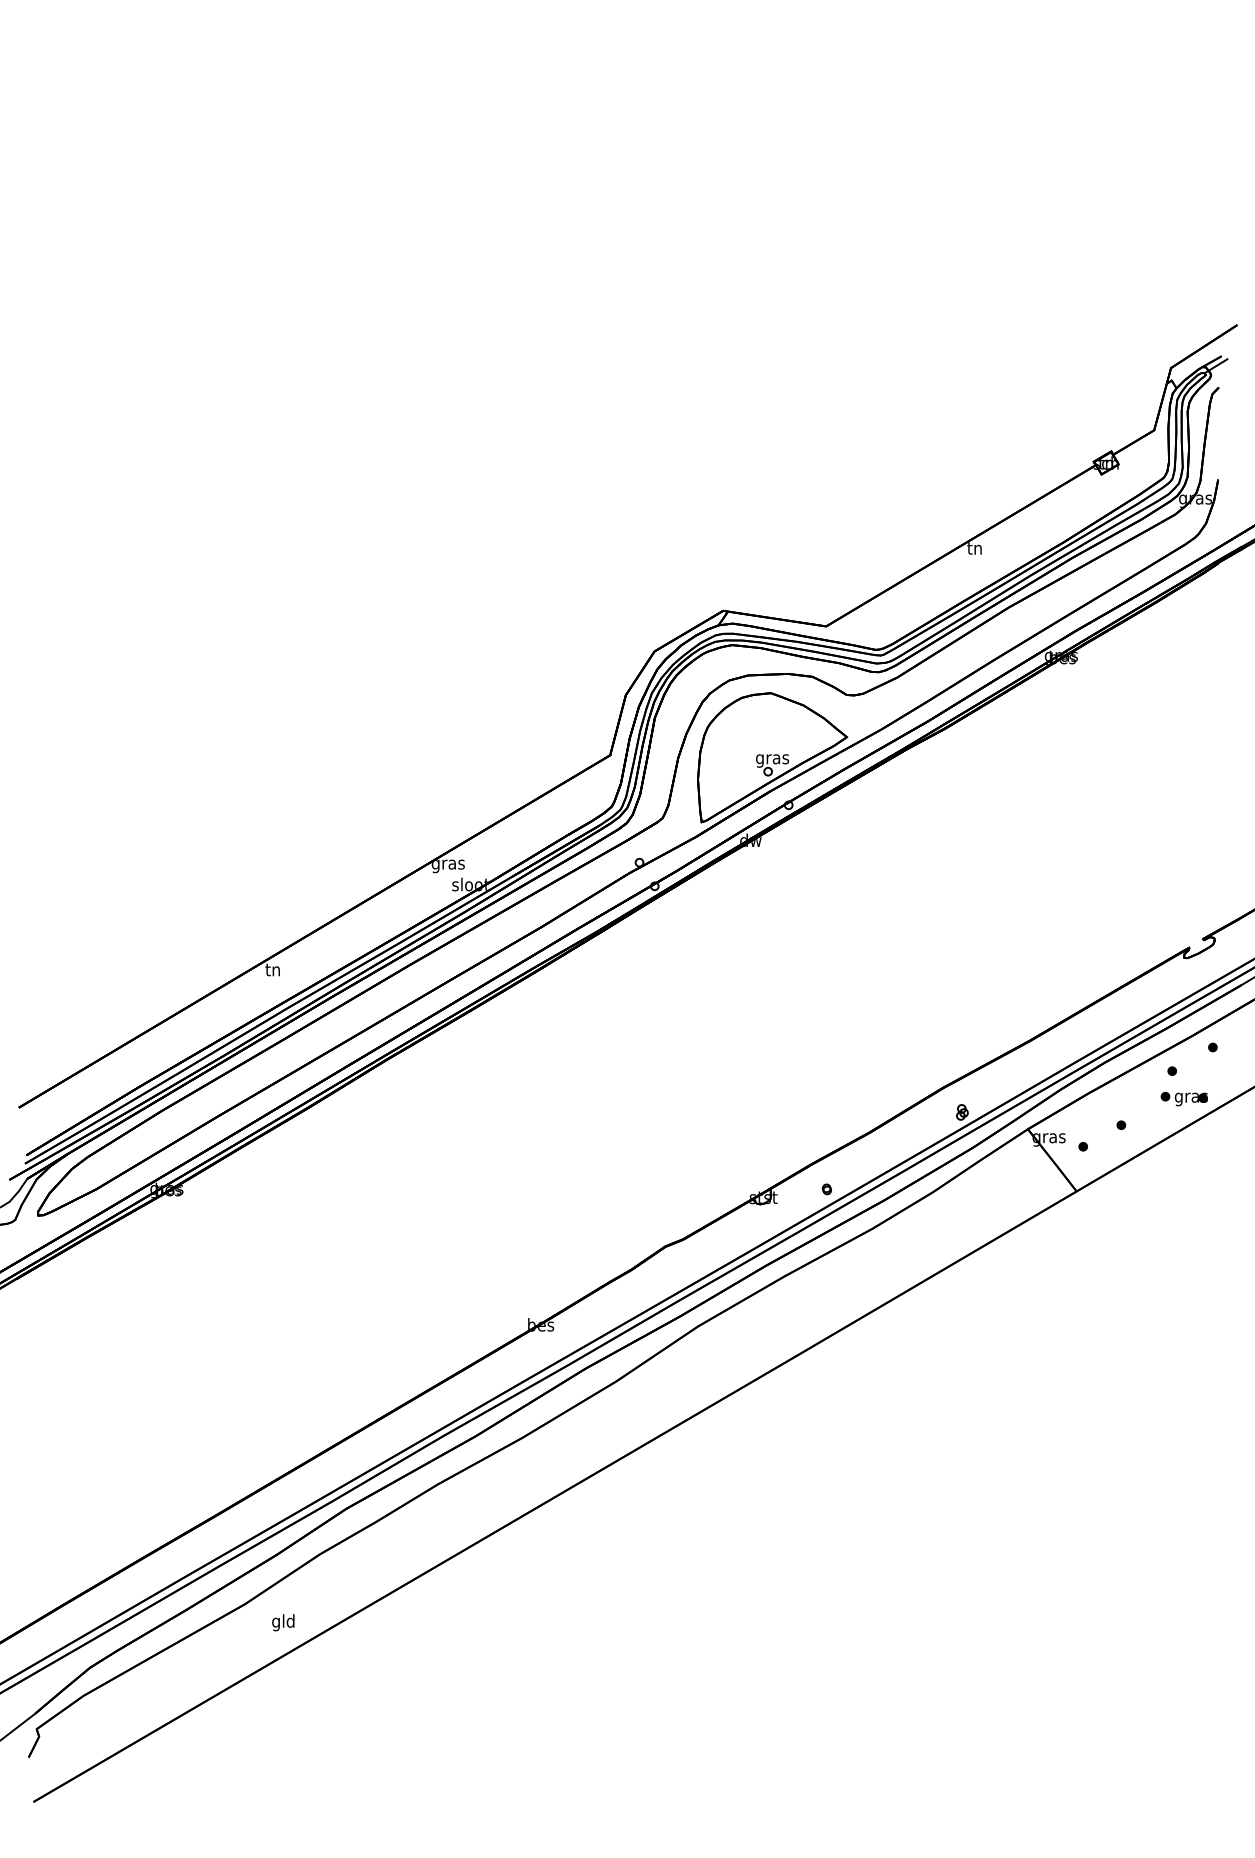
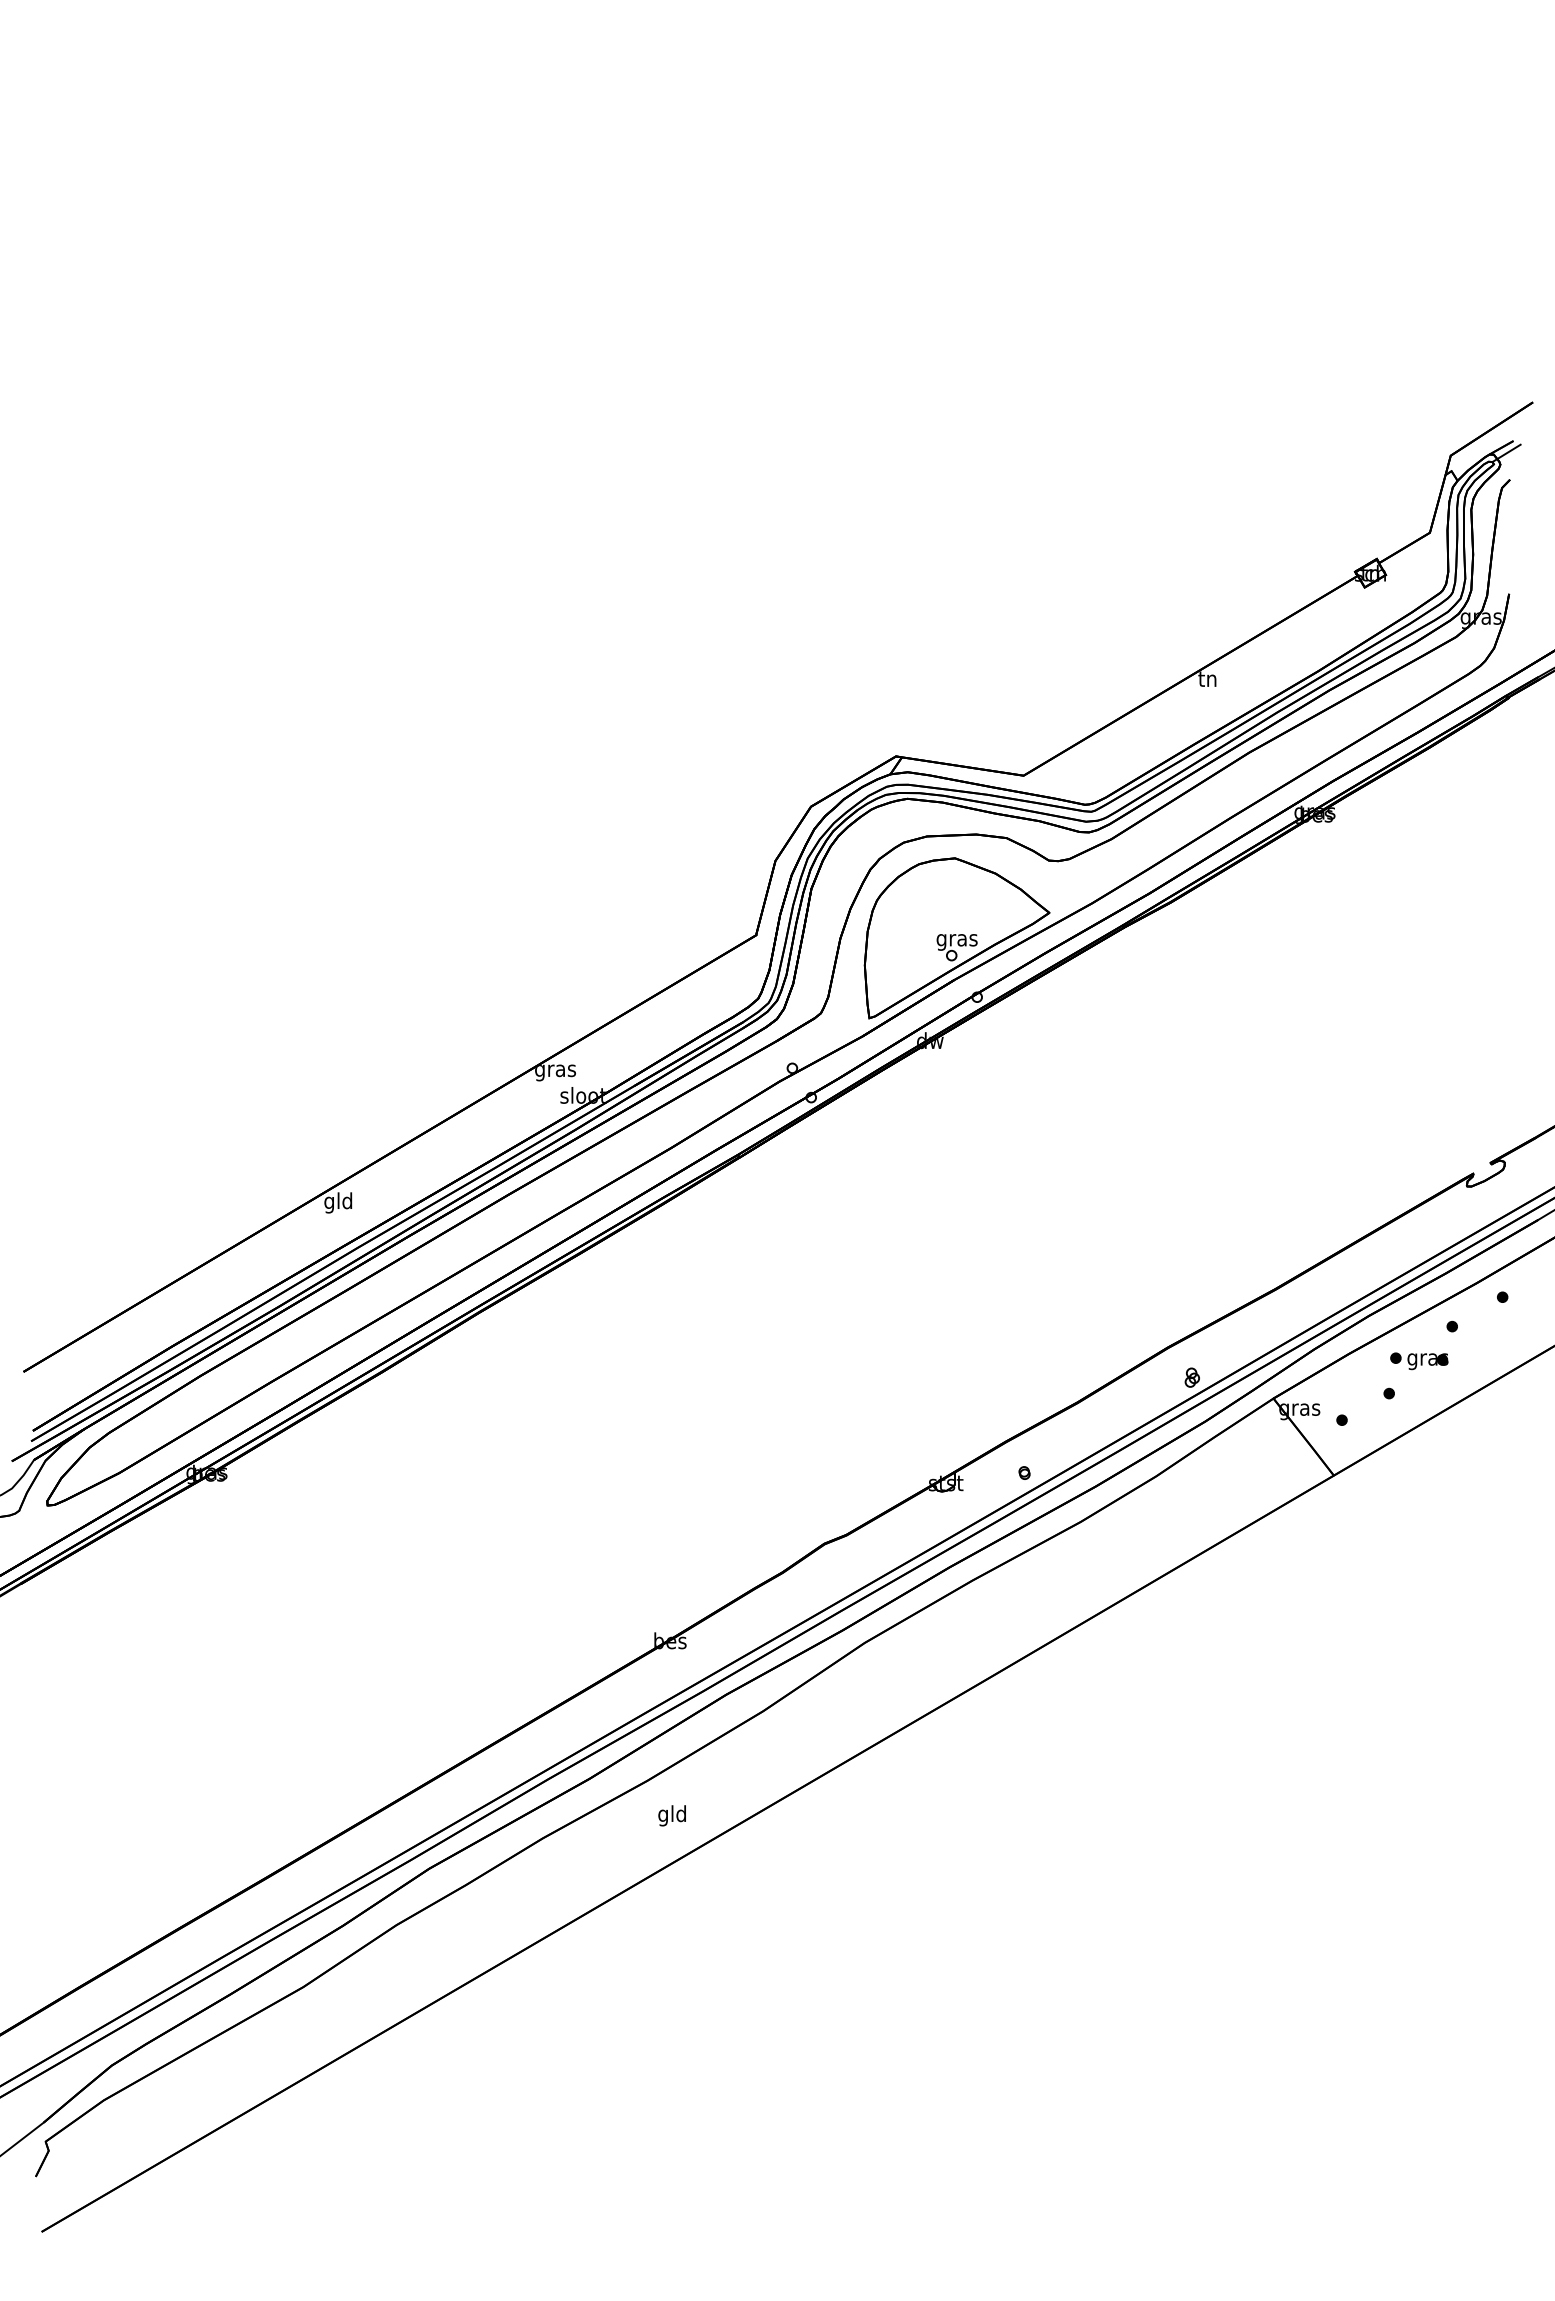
text: (273, 970) -> (338, 1202), tn -> gld
part: (1184, 1099) -> (1419, 1361), moved
text: (282, 1622) -> (671, 1815), moved

